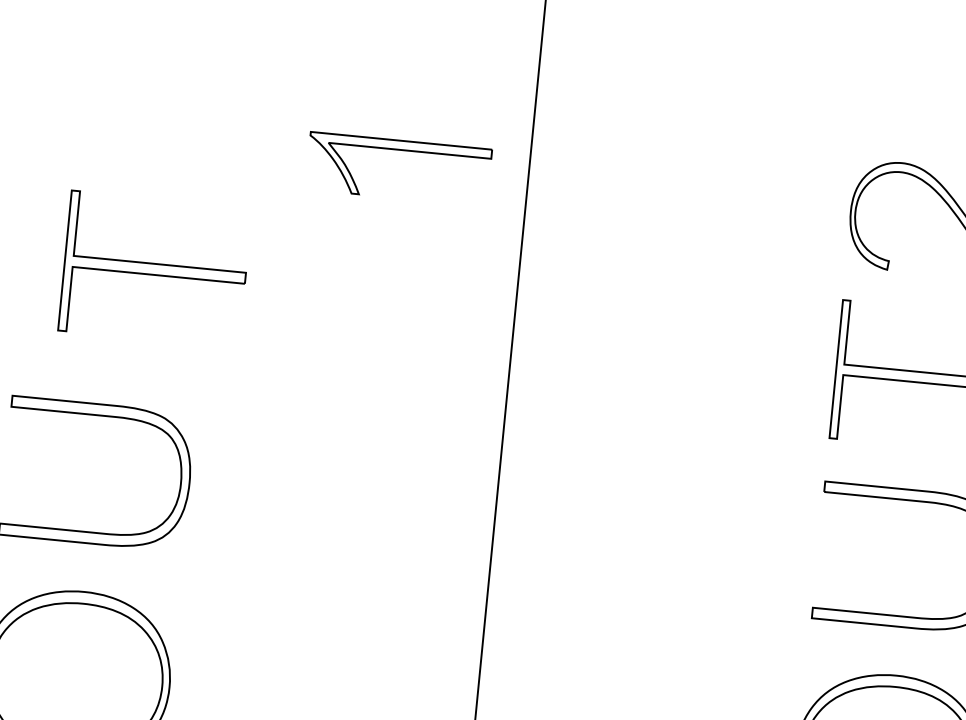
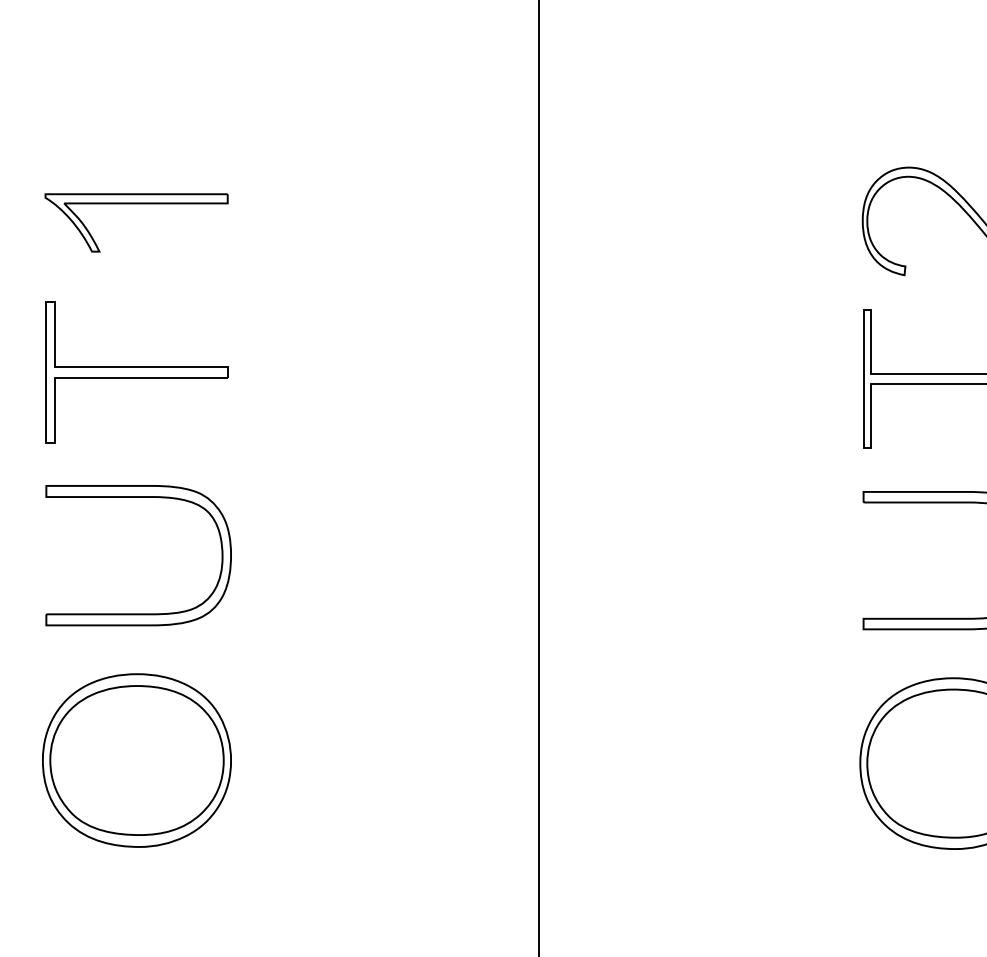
part: (400, 151) -> (136, 204), moved
part: (154, 269) -> (136, 372), moved

